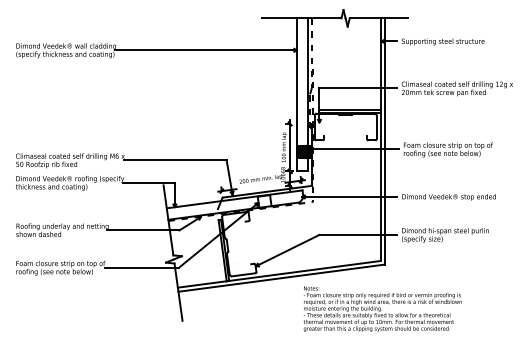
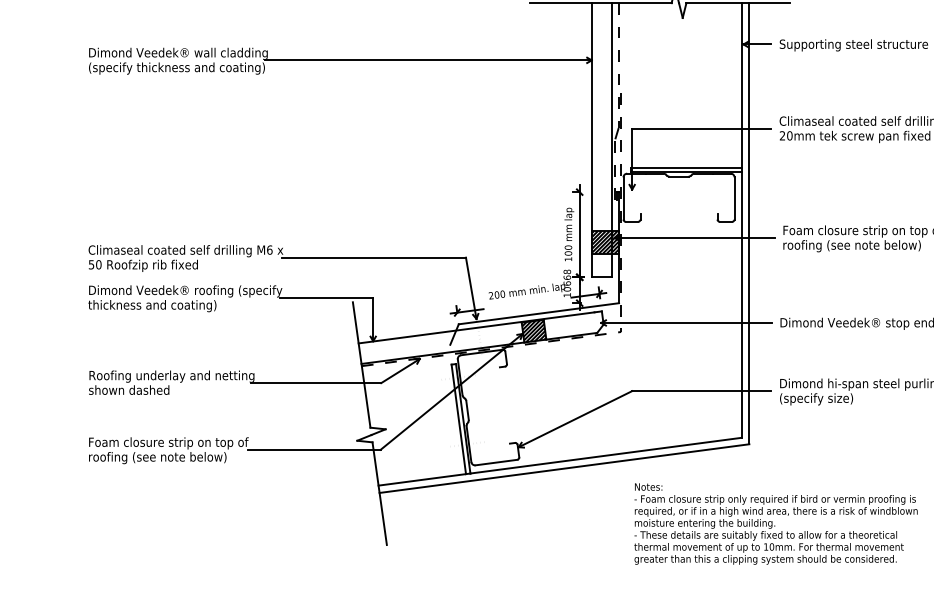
hatch: (264, 201) -> (533, 331), added
text: (382, 308) -> (775, 522), moved

